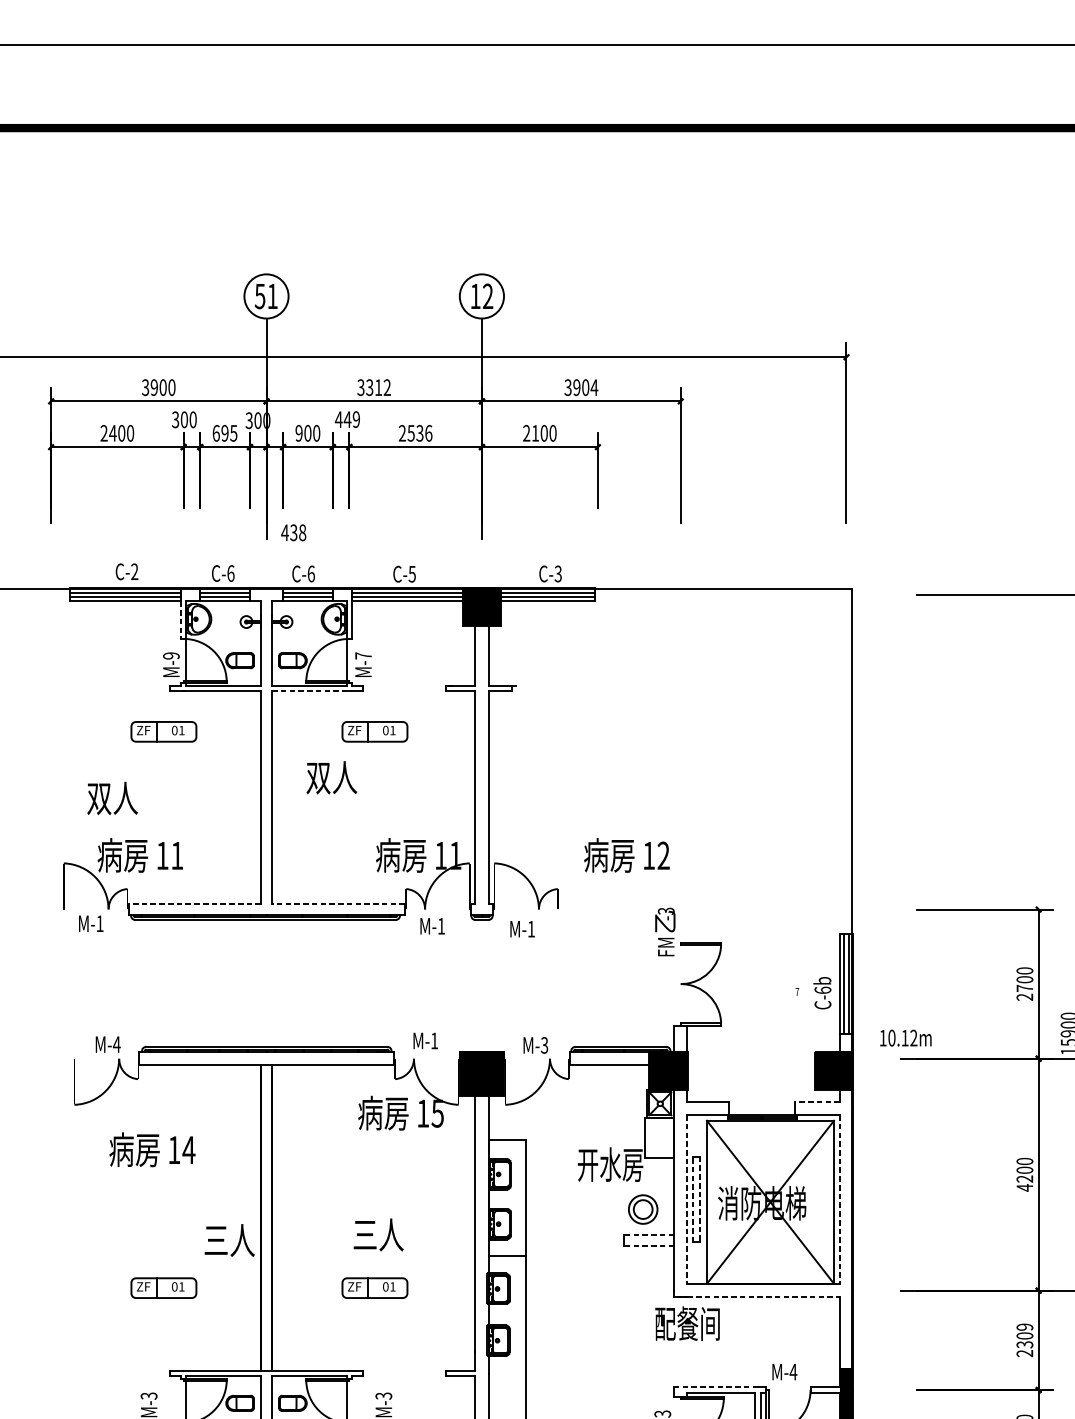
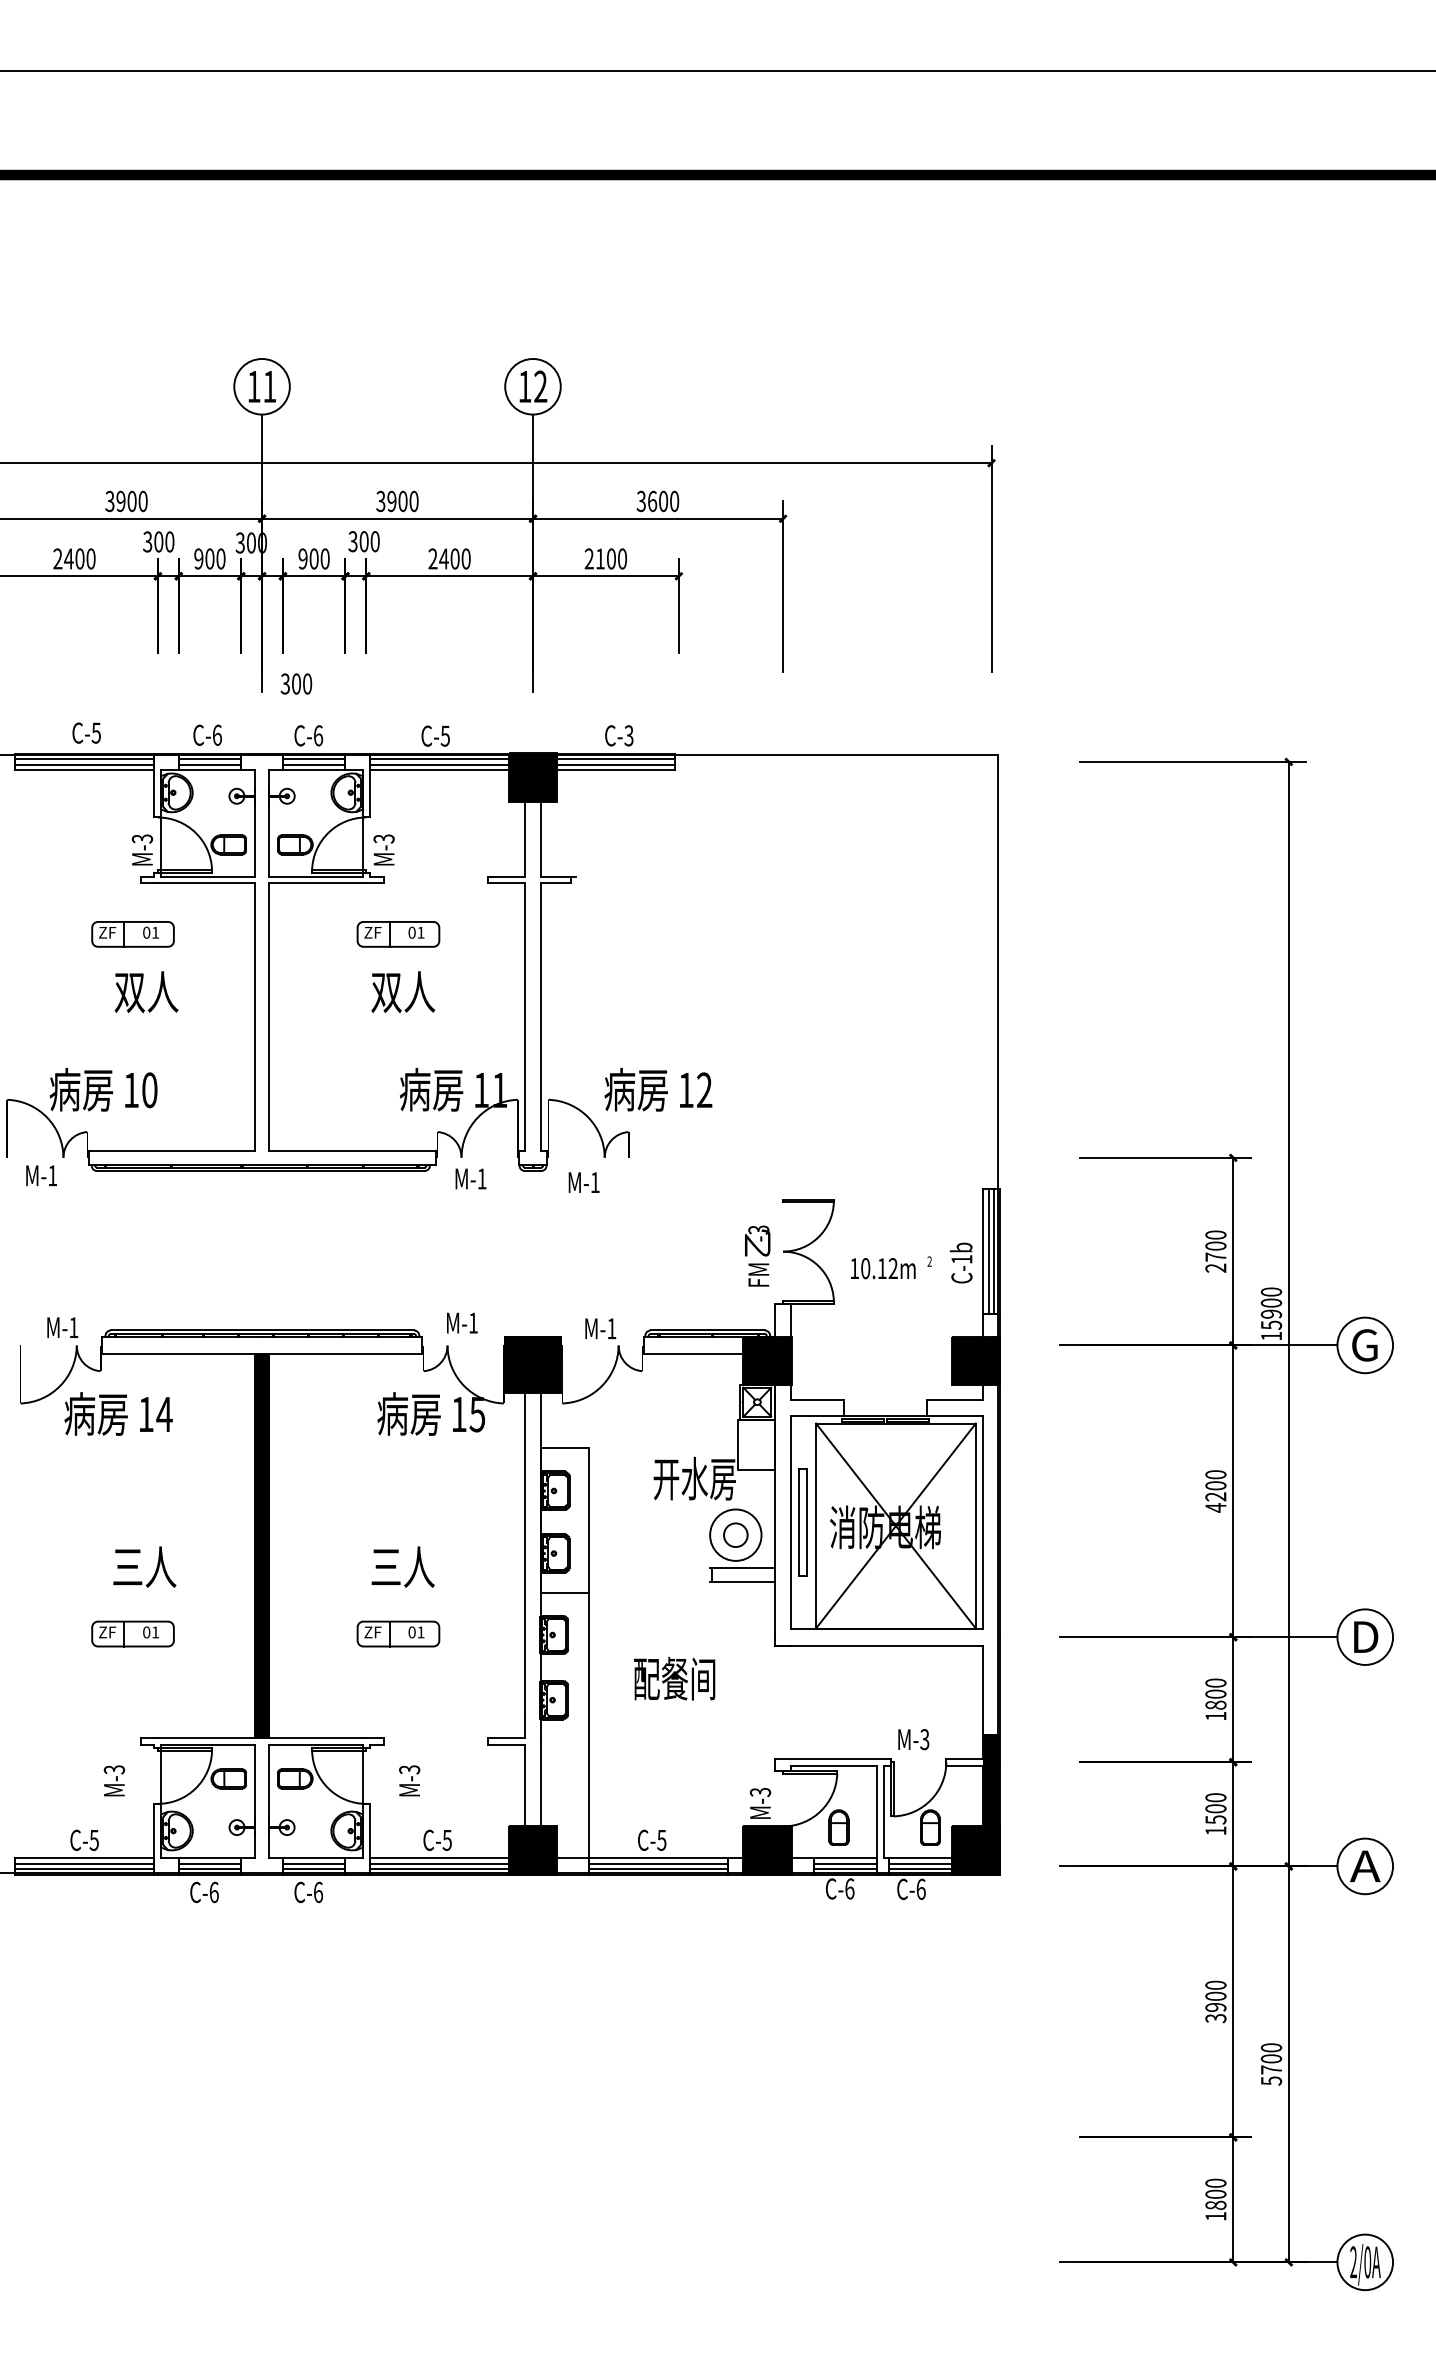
text: (259, 296) -> (253, 386), 51 -> 11
text: (378, 387) -> (402, 501), 3312 -> 3900
text: (585, 387) -> (663, 501), 3904 -> 3600
text: (347, 419) -> (363, 541), 449 -> 300
text: (224, 432) -> (209, 558), 695 -> 900
text: (419, 432) -> (454, 558), 2536 -> 2400
text: (293, 532) -> (296, 683), 438 -> 300
text: (134, 571) -> (95, 732), C-2 -> C-5
line: (180, 619) -> (154, 793), dashed -> solid
text: (171, 655) -> (142, 838), M-9 -> M-3
text: (363, 655) -> (383, 838), M-7 -> M-3
line: (310, 691) -> (317, 883), dashed -> solid
text: (332, 778) -> (403, 992), moved
text: (112, 798) -> (146, 992), moved
text: (177, 855) -> (149, 1090), 11 -> 10
text: (627, 855) -> (658, 1089), moved
line: (194, 903) -> (171, 1150), dashed -> solid
line: (338, 903) -> (352, 1150), dashed -> solid
text: (665, 931) -> (757, 1255), moved
text: (822, 989) -> (961, 1258), C-6b -> C-1b
text: (797, 991) -> (929, 1261), 7 -> 2
text: (906, 1038) -> (883, 1268), moved
text: (116, 1044) -> (73, 1327), M-4 -> M-1
text: (544, 1045) -> (611, 1328), M-3 -> M-1
line: (817, 1101) -> (955, 1399), dashed -> solid
text: (152, 1149) -> (118, 1413), moved
line: (693, 1199) -> (798, 1522), dashed -> solid
line: (700, 1199) -> (807, 1522), dashed -> solid
line: (687, 1200) -> (791, 1523), dashed -> solid
line: (840, 1200) -> (983, 1523), dashed -> solid
circle: (642, 1209) -> (735, 1534), size x1.43
hatch: (266, 1217) -> (262, 1545), added
line: (648, 1235) -> (742, 1567), dashed -> solid
text: (229, 1240) -> (144, 1566), moved
line: (648, 1246) -> (742, 1581), dashed -> solid
line: (763, 1297) -> (887, 1645), dashed -> solid
text: (687, 1323) -> (674, 1678), moved
text: (1024, 1340) -> (1215, 1699), 2309 -> 1800
text: (793, 1372) -> (924, 1739), M-4 -> M-3
line: (716, 1387) -> (827, 1758), dashed -> solid

